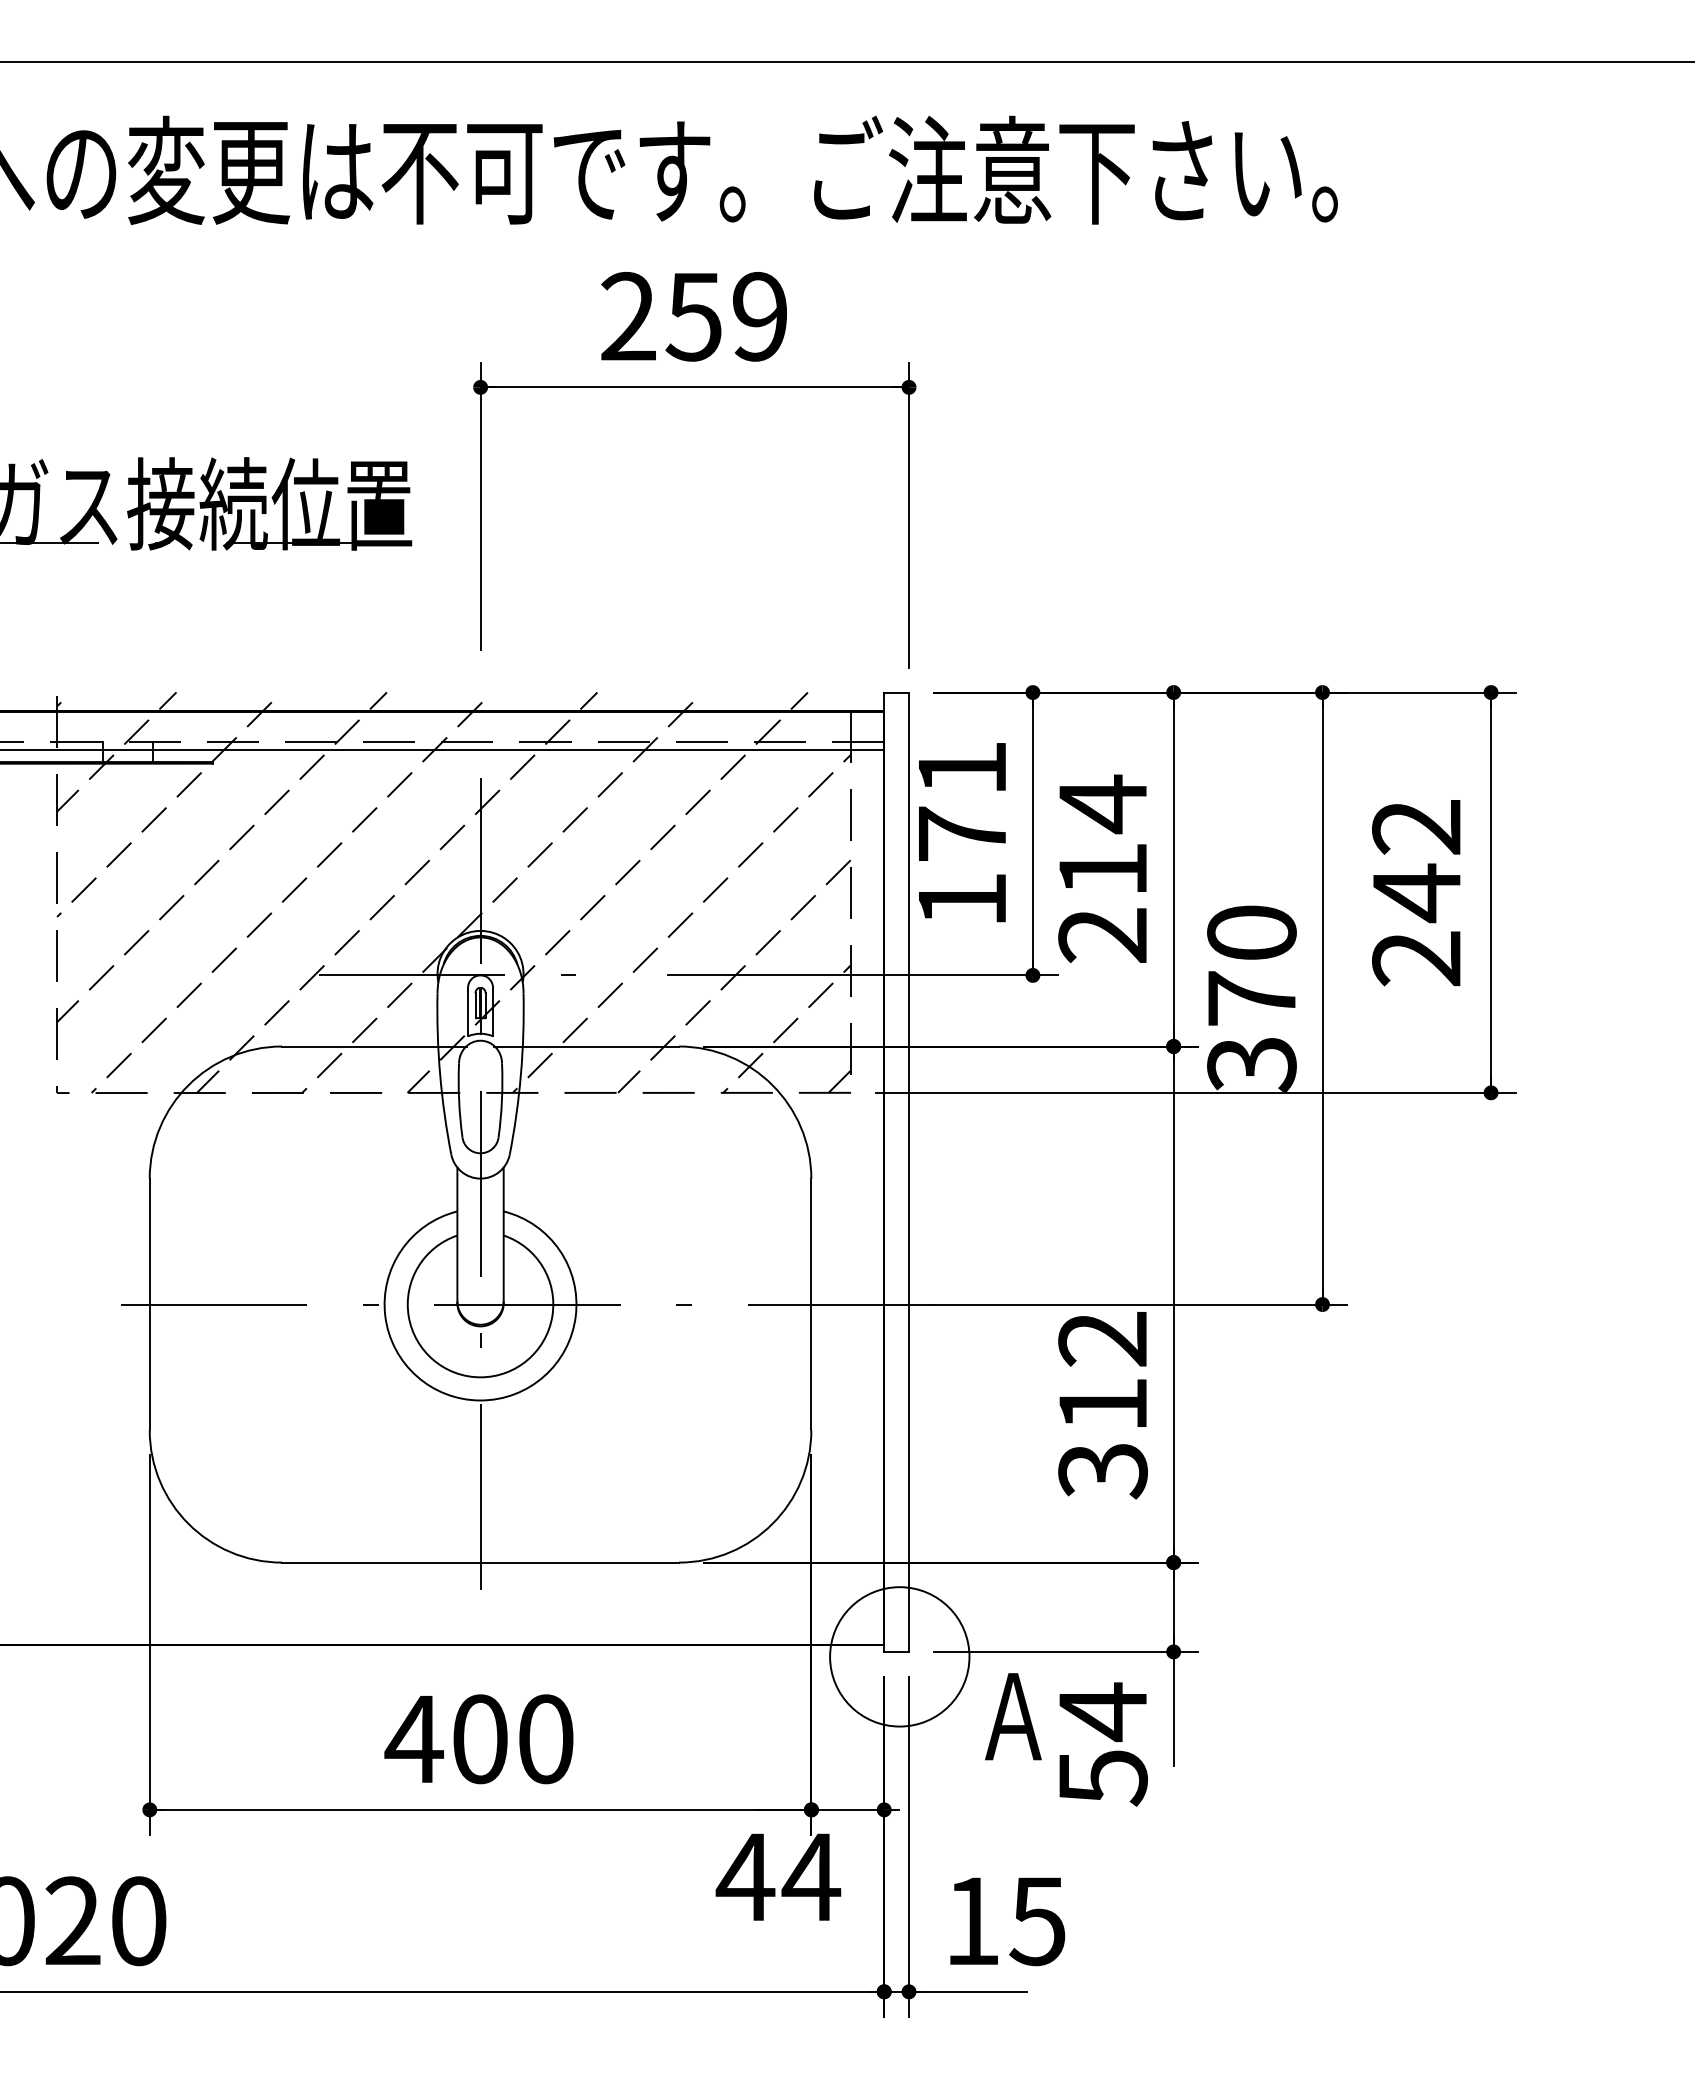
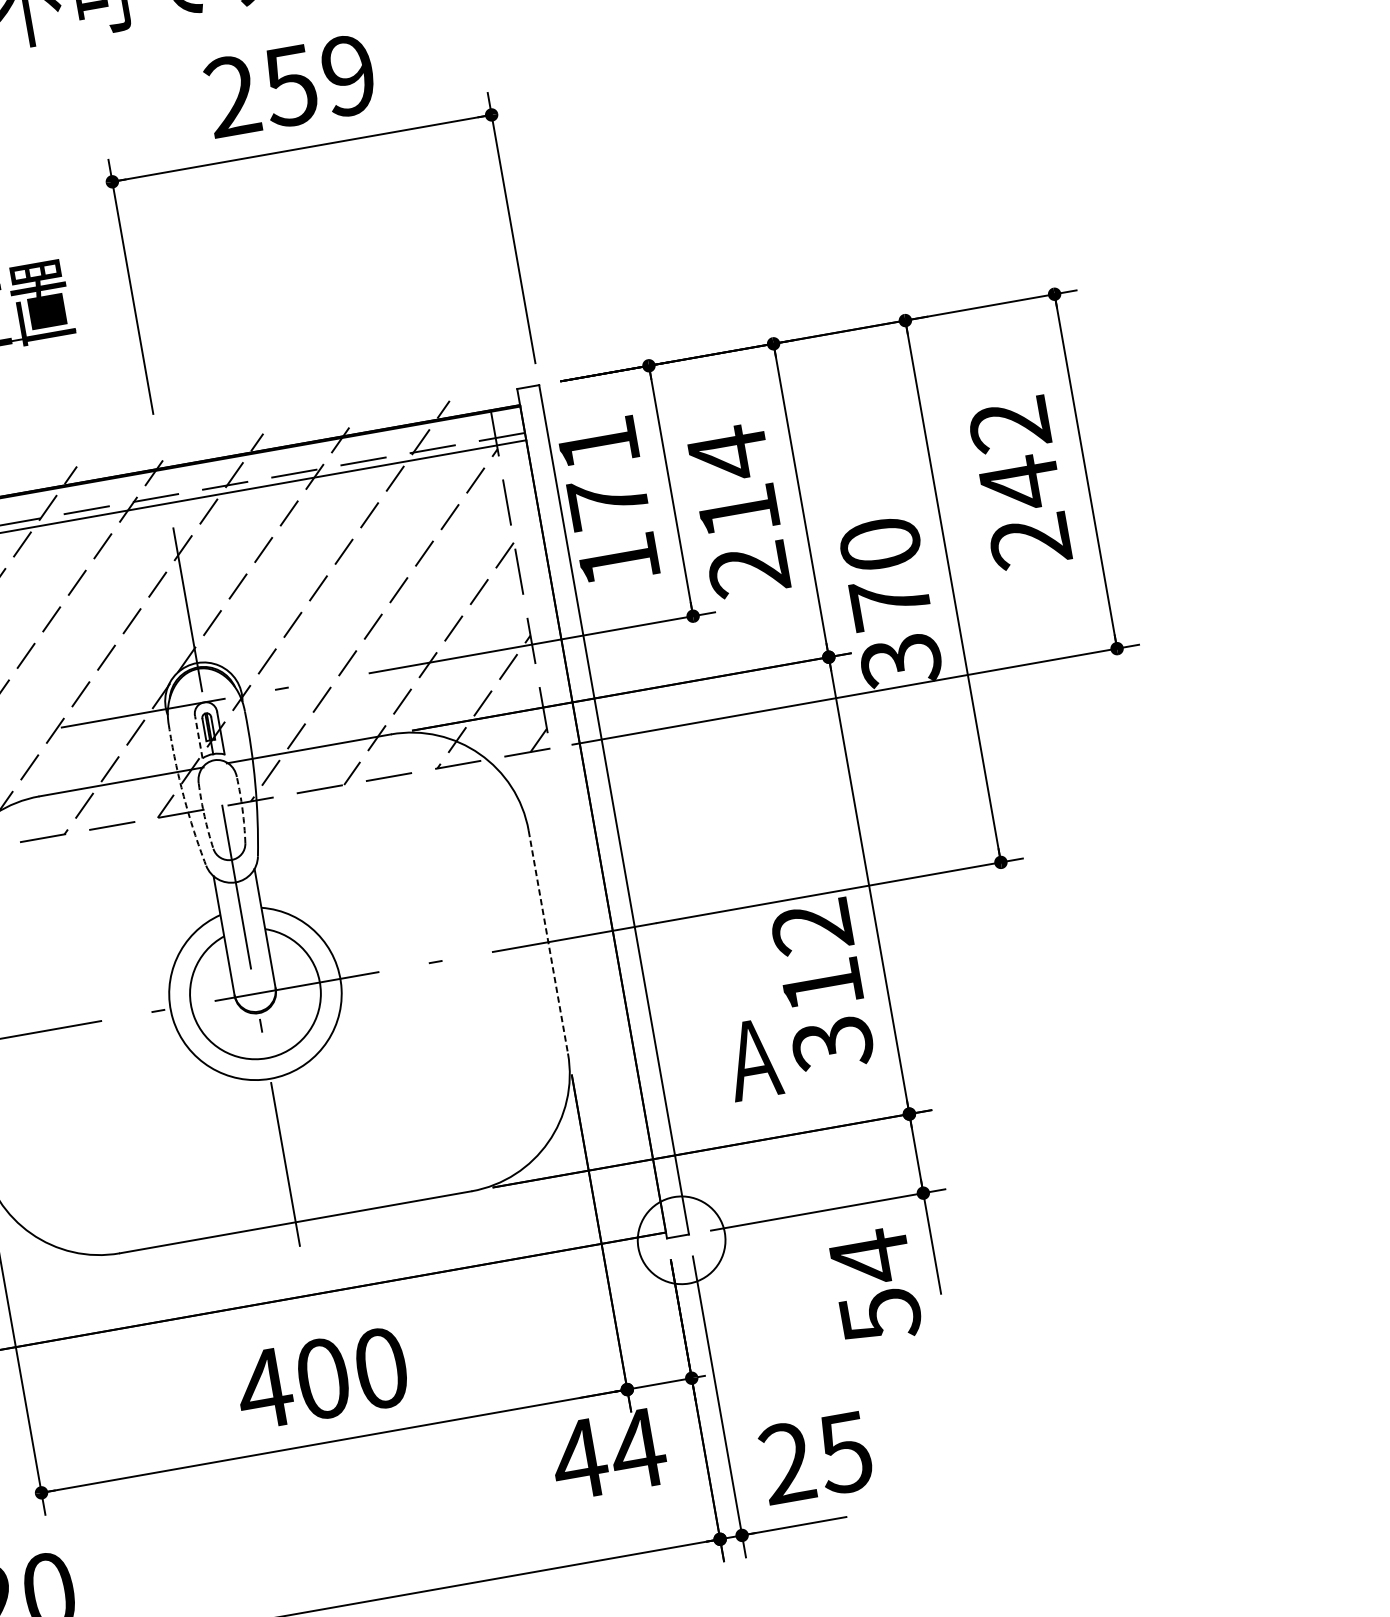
line: (468, 1012) -> (199, 737), solid -> dashed
arc: (440, 1074) -> (184, 796), solid -> dashed
arc: (459, 1100) -> (204, 816), solid -> dashed
arc: (501, 1100) -> (242, 809), solid -> dashed
line: (811, 1304) -> (548, 942), solid -> dashed
circle: (899, 1656) -> (681, 1240), size x0.7
text: (1013, 1716) -> (753, 1059), moved
text: (972, 1920) -> (787, 1462), 15 -> 25

